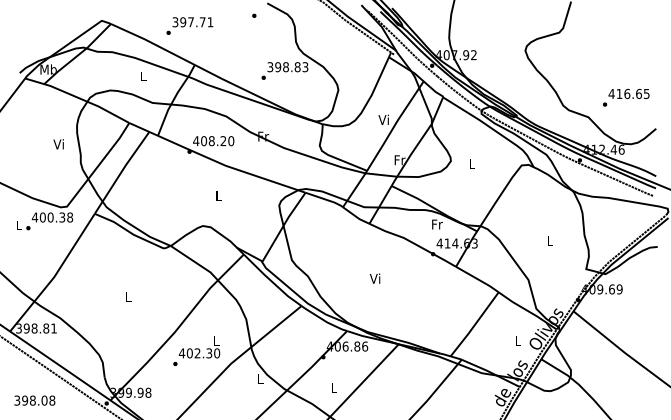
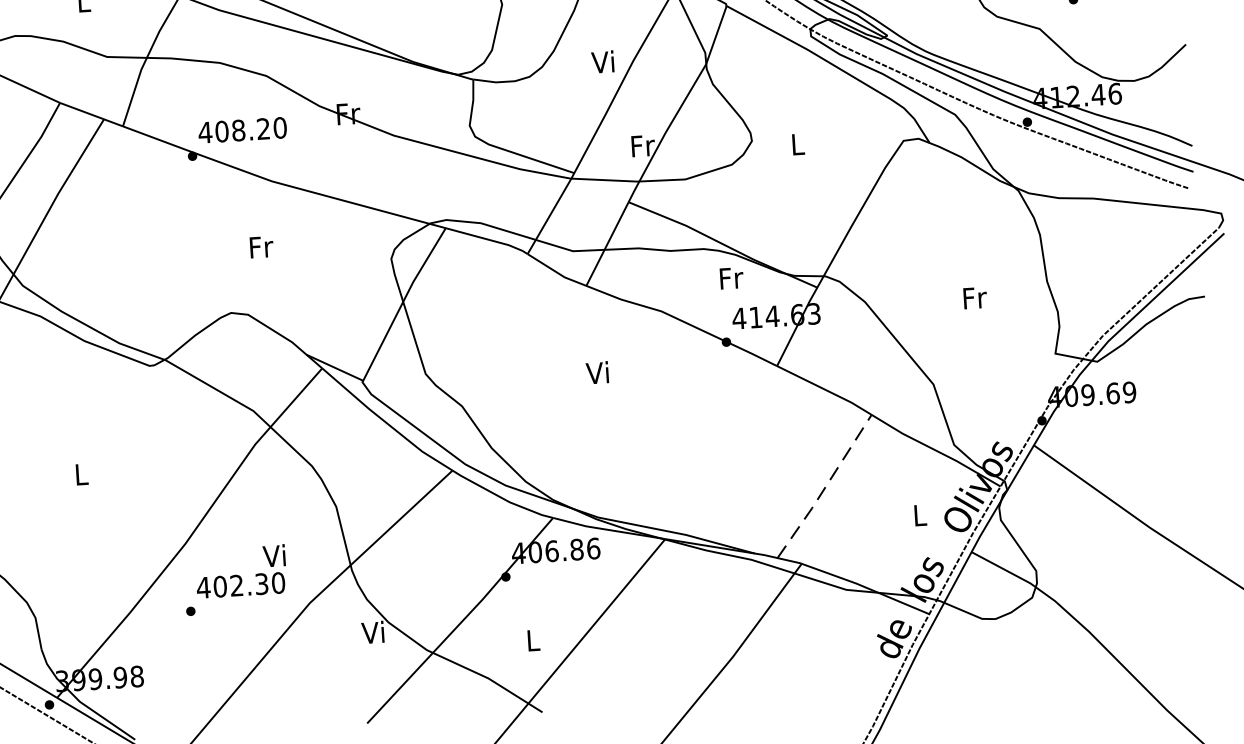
text: (218, 196) -> (260, 247), L -> Fr
text: (550, 240) -> (975, 297), L -> Fr
text: (375, 278) -> (598, 372), moved
line: (474, 325) -> (824, 488), solid -> dashed
text: (215, 340) -> (273, 555), L -> Vi
text: (259, 379) -> (372, 633), L -> Vi

